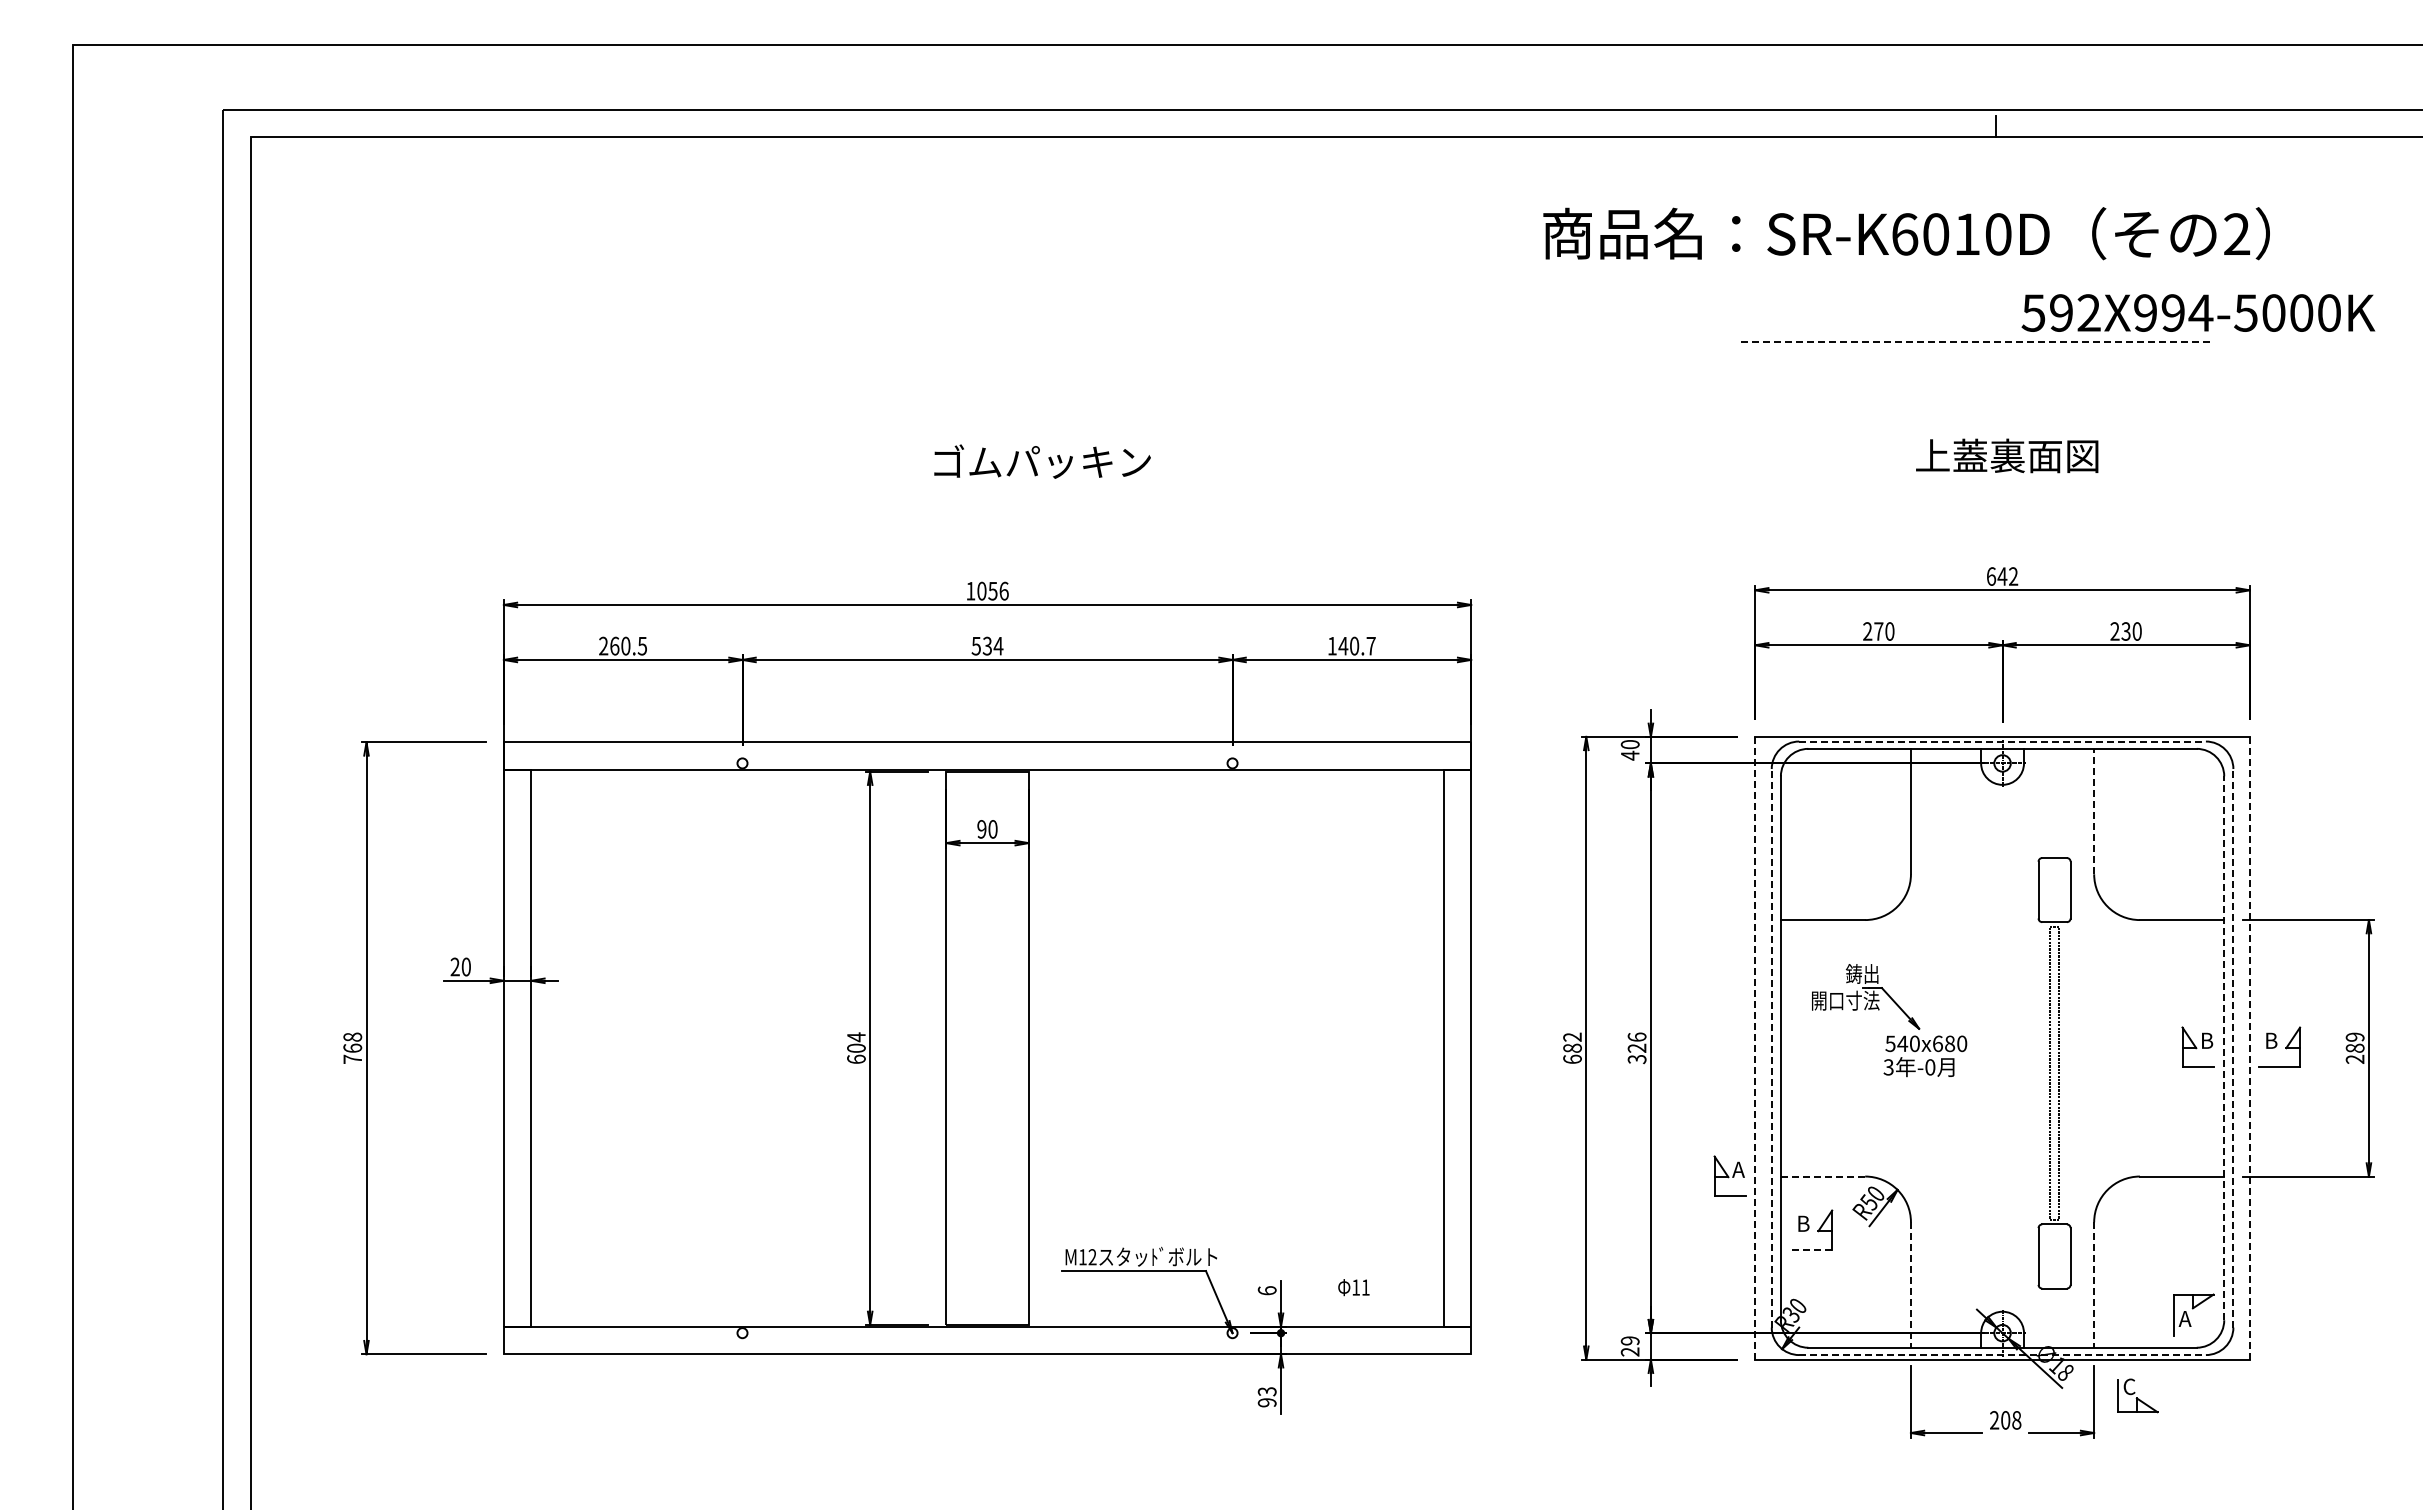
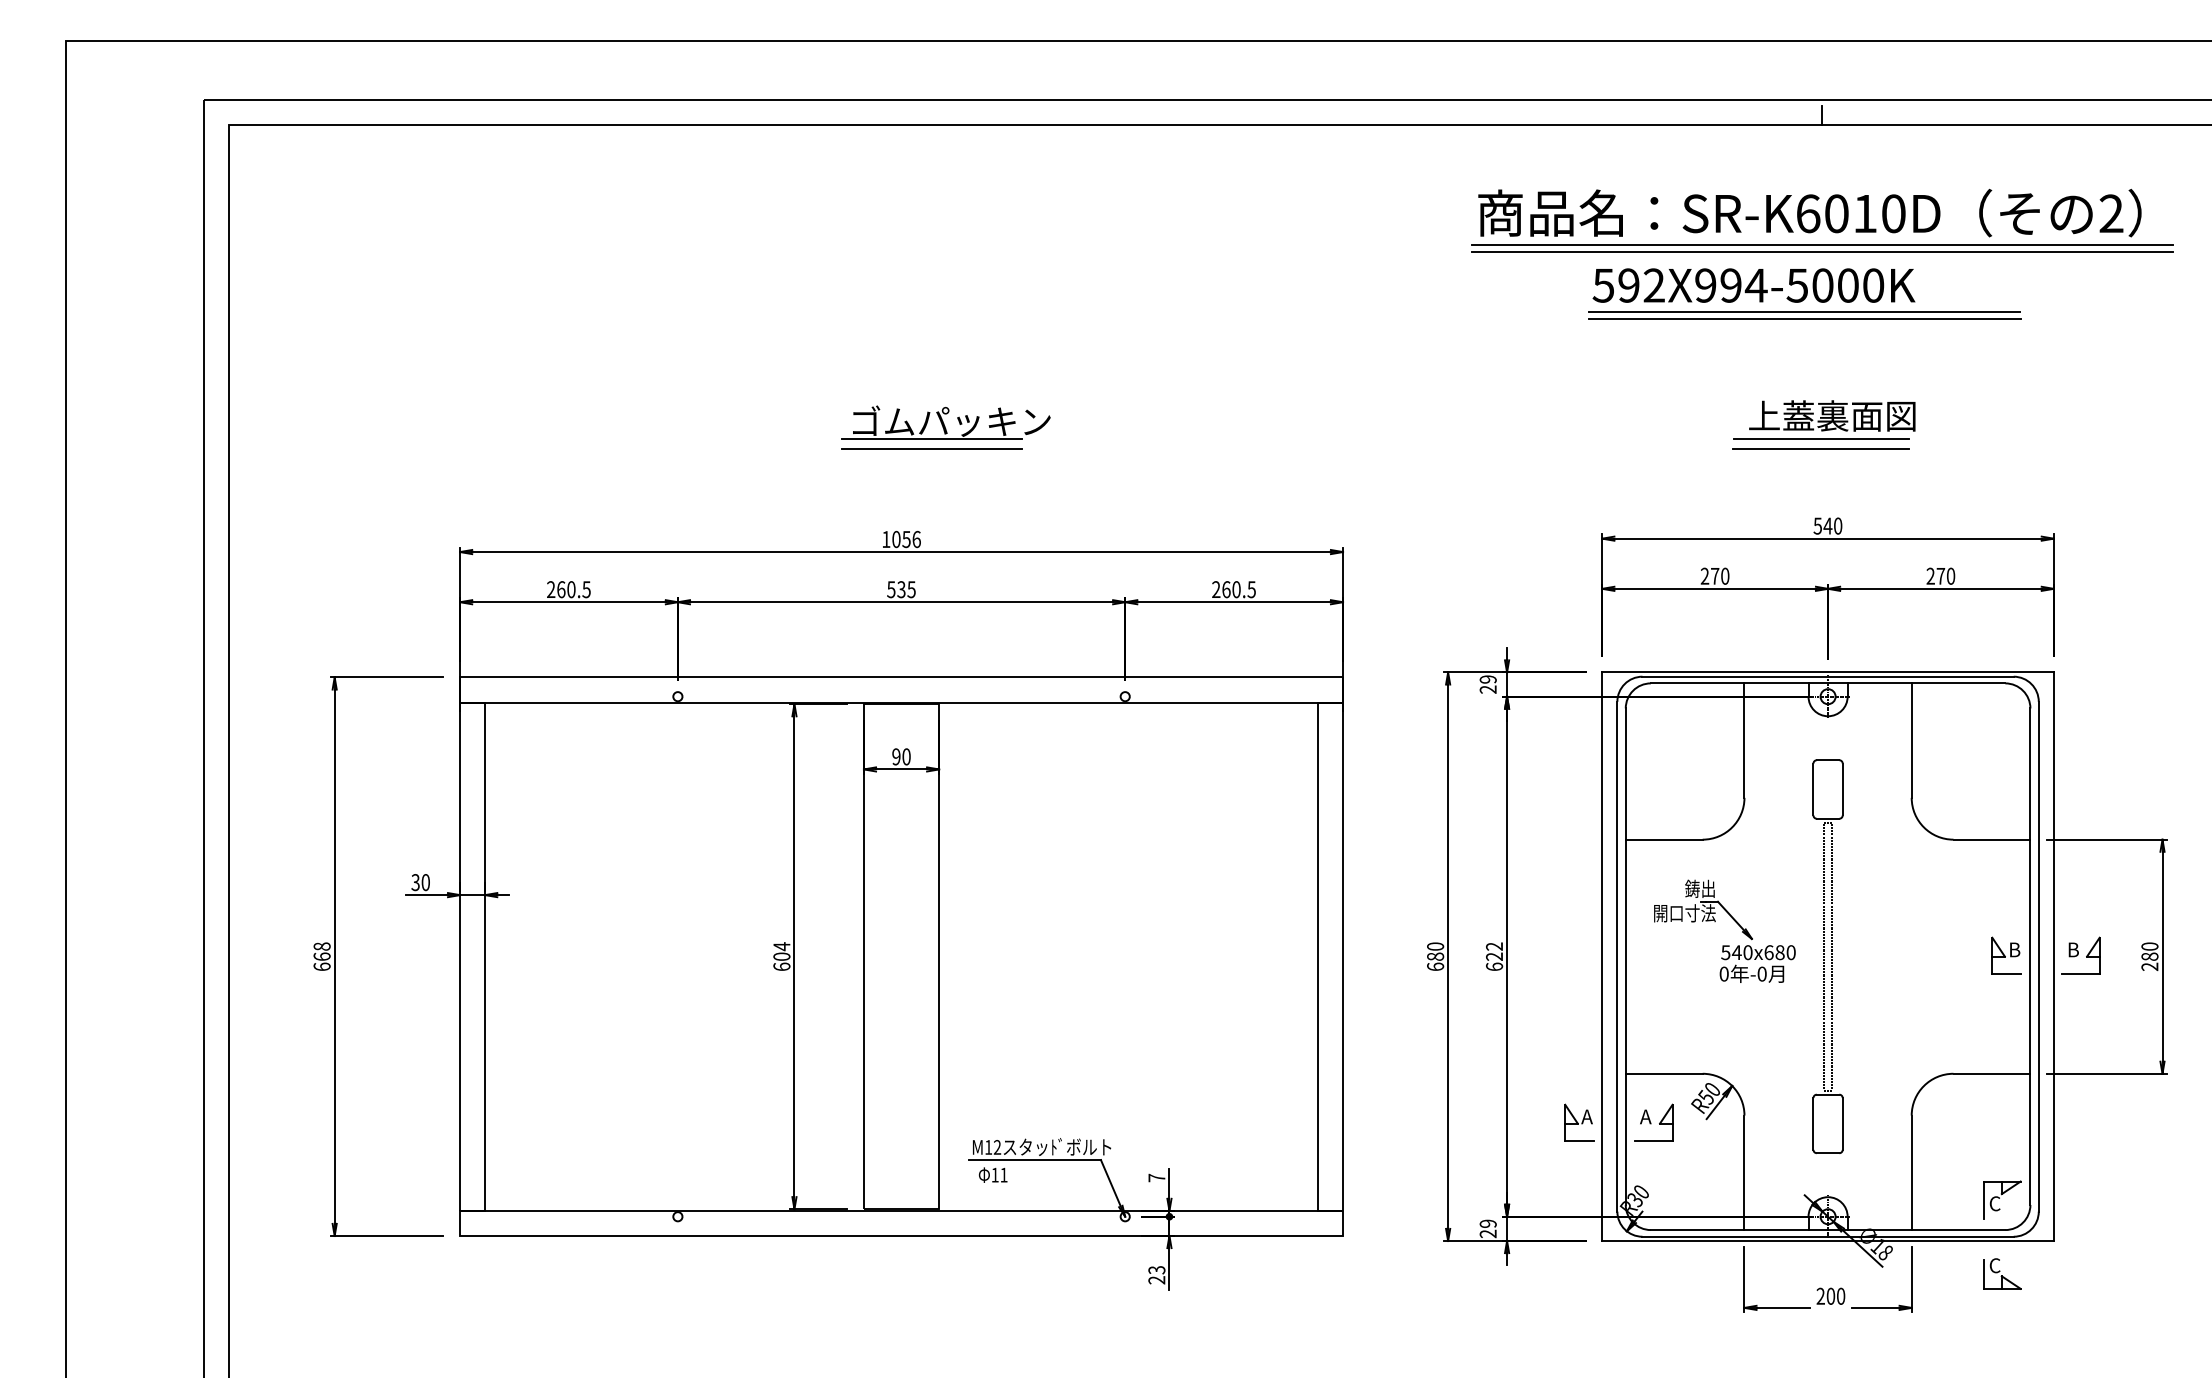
text: (1906, 233) -> (1809, 212), moved
line: (1996, 268) -> (1822, 244), added
line: (1995, 275) -> (1821, 251), added
text: (2198, 312) -> (1754, 285), moved
line: (1977, 342) -> (1805, 312), dashed -> solid
line: (1976, 349) -> (1804, 318), added
line: (1020, 481) -> (931, 439), added
line: (1994, 481) -> (1820, 439), added
line: (1020, 491) -> (931, 448), added
line: (1994, 491) -> (1820, 448), added
text: (2002, 576) -> (1828, 526), 642 -> 540
text: (2125, 631) -> (1940, 576), 230 -> 270
text: (1351, 645) -> (1233, 589), 140.7 -> 260.5
text: (998, 646) -> (911, 589), 534 -> 535
line: (2003, 741) -> (1828, 676), dashed -> solid
text: (1629, 750) -> (1487, 684), 40 -> 29
line: (2094, 811) -> (1912, 740), dashed -> solid
text: (454, 967) -> (415, 882), 20 -> 30
text: (1572, 1036) -> (1435, 945), 682 -> 680
text: (2354, 1036) -> (2149, 945), 289 -> 280
line: (1771, 1047) -> (1617, 955), dashed -> solid
line: (2233, 1047) -> (2038, 955), dashed -> solid
line: (2249, 1047) -> (2053, 955), dashed -> solid
text: (1636, 1048) -> (1493, 956), 326 -> 622
line: (1755, 1048) -> (1602, 956), dashed -> solid
line: (2224, 1048) -> (2030, 956), dashed -> solid
text: (352, 1058) -> (321, 966), 768 -> 668
text: (1888, 1067) -> (1723, 974), 3 -> 0
part: (2054, 1073) -> (1828, 956), moved
part: (1729, 1175) -> (1578, 1122), moved
line: (1823, 1176) -> (1664, 1073), dashed -> solid
text: (1802, 1223) -> (1645, 1116), B -> A
line: (1811, 1250) -> (1653, 1141), dashed -> solid
line: (1910, 1285) -> (1744, 1173), dashed -> solid
line: (2094, 1285) -> (1912, 1173), dashed -> solid
text: (1353, 1287) -> (992, 1175), moved
text: (1266, 1290) -> (1156, 1177), 6 -> 7
text: (2184, 1318) -> (1994, 1203), A -> C
line: (2003, 1355) -> (1828, 1237), dashed -> solid
part: (2137, 1395) -> (2002, 1273), moved
text: (1267, 1402) -> (1157, 1280), 93 -> 23
text: (2016, 1420) -> (1840, 1296), 208 -> 200

